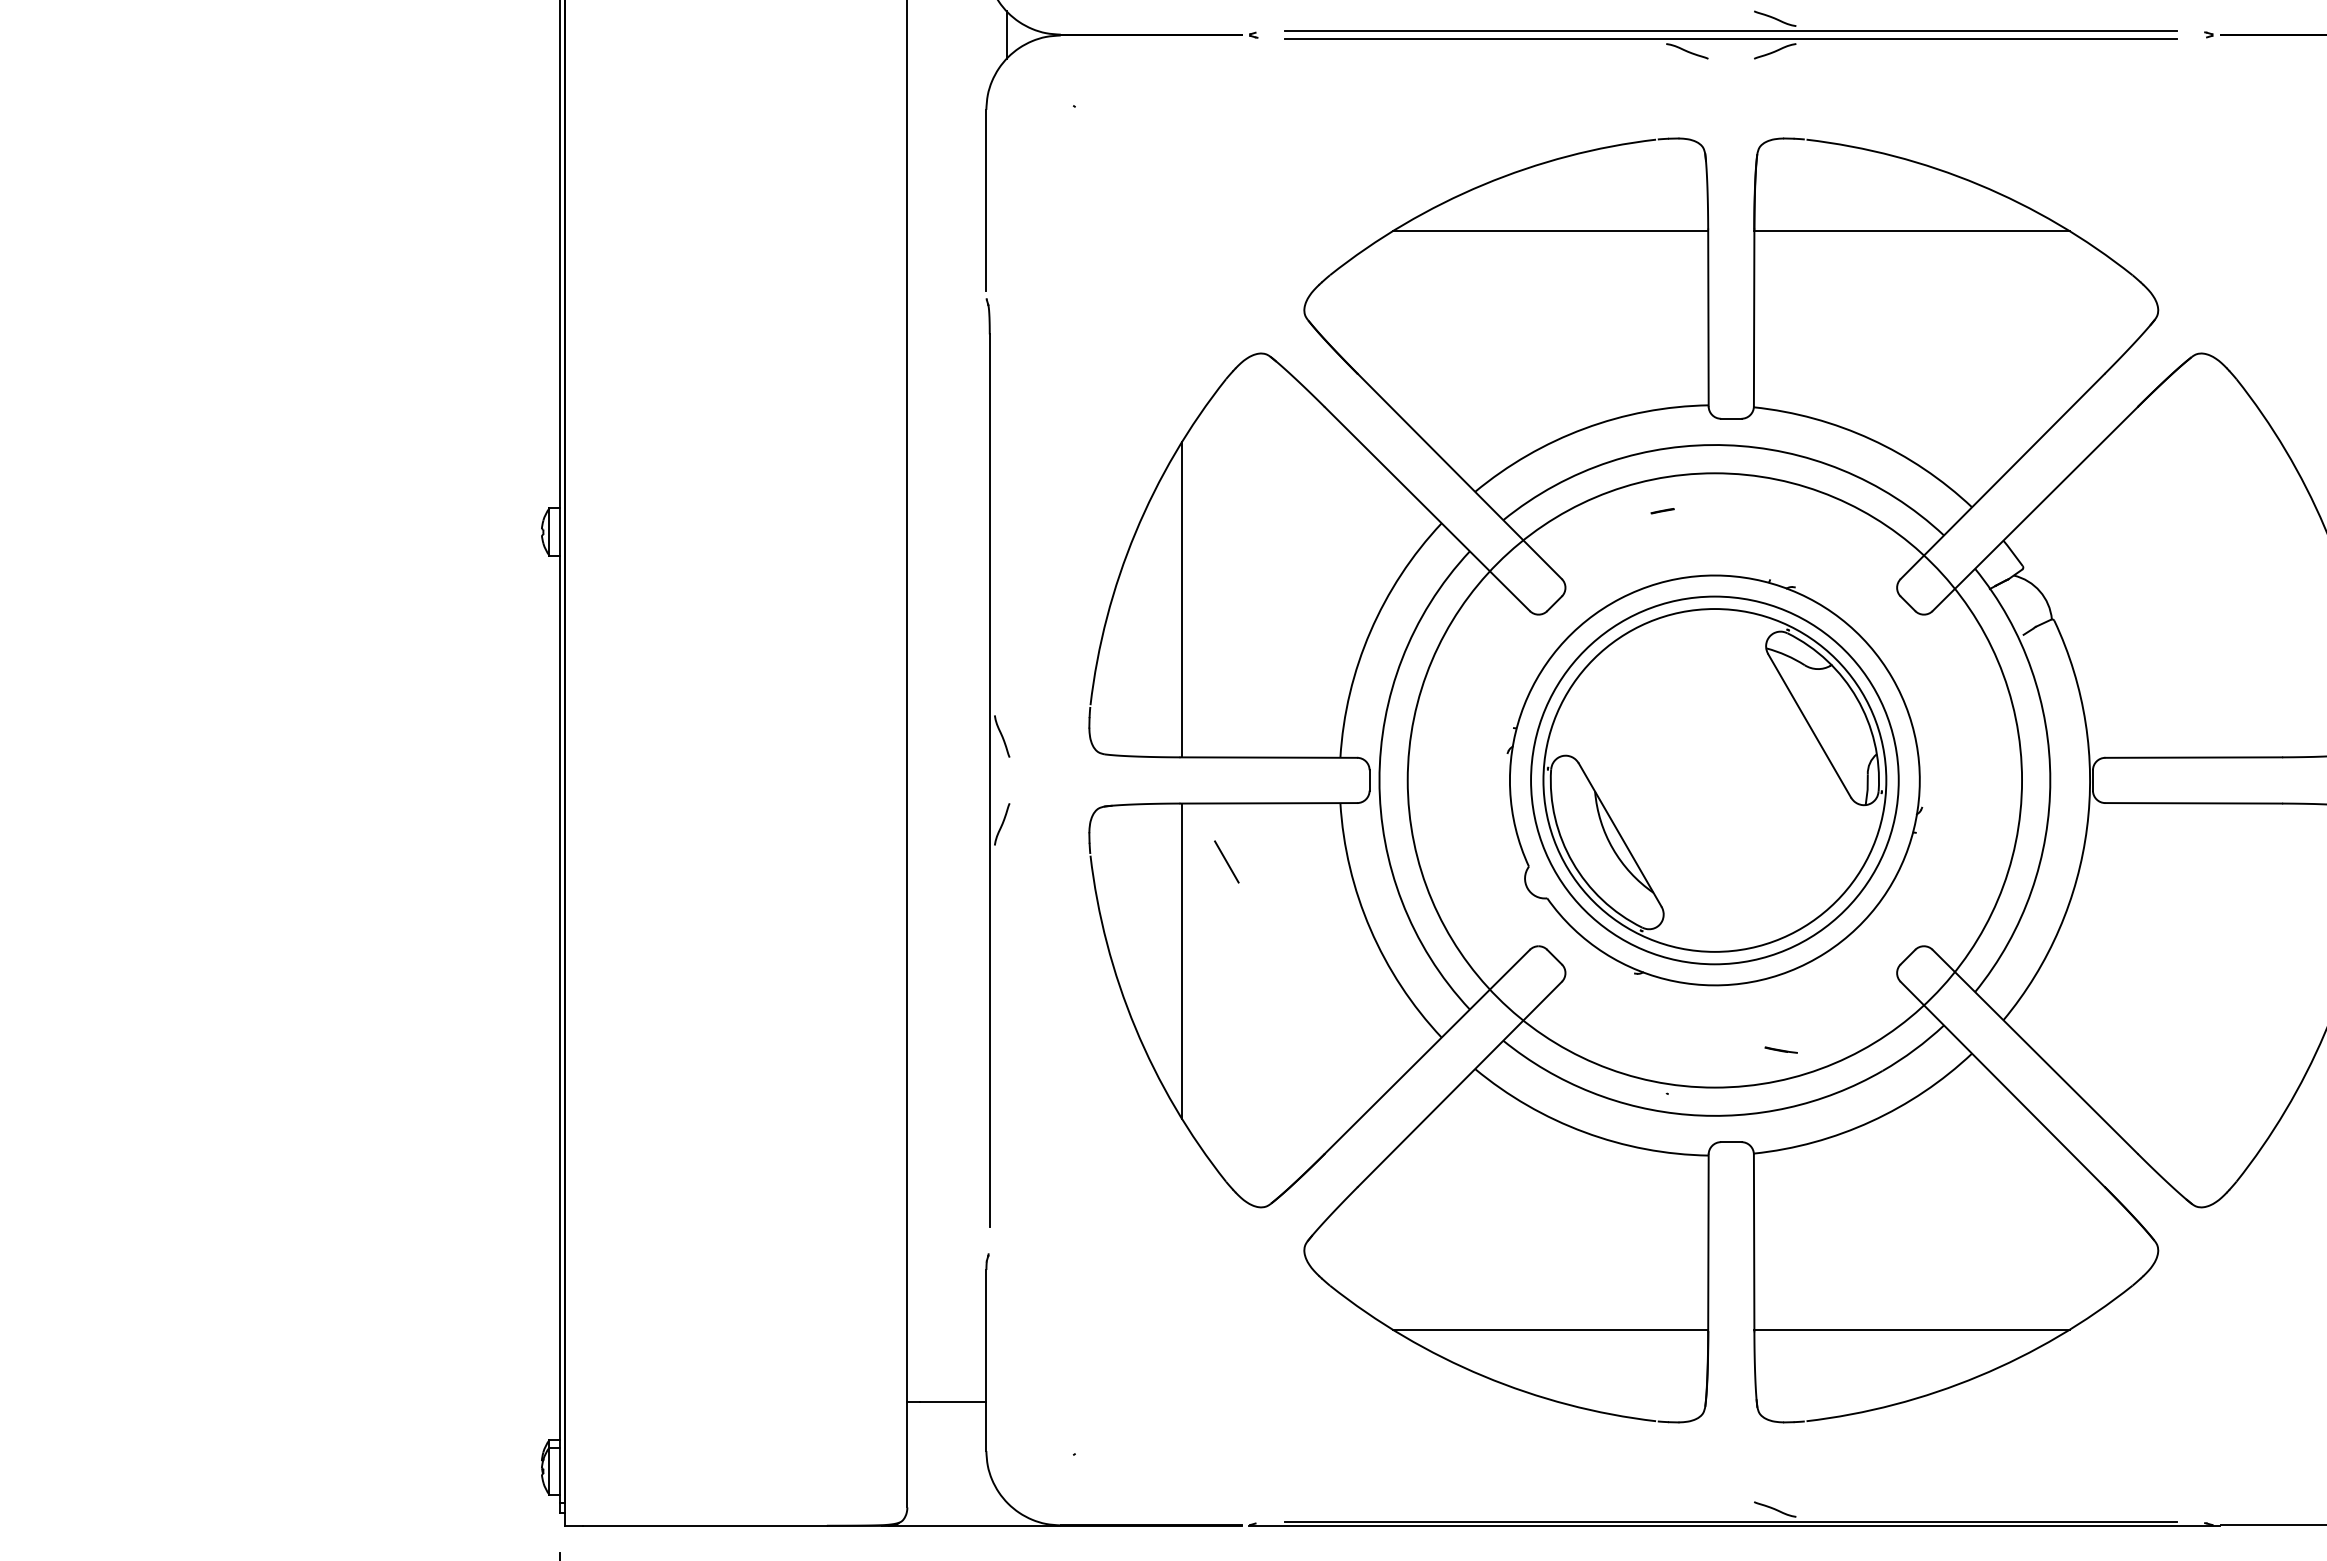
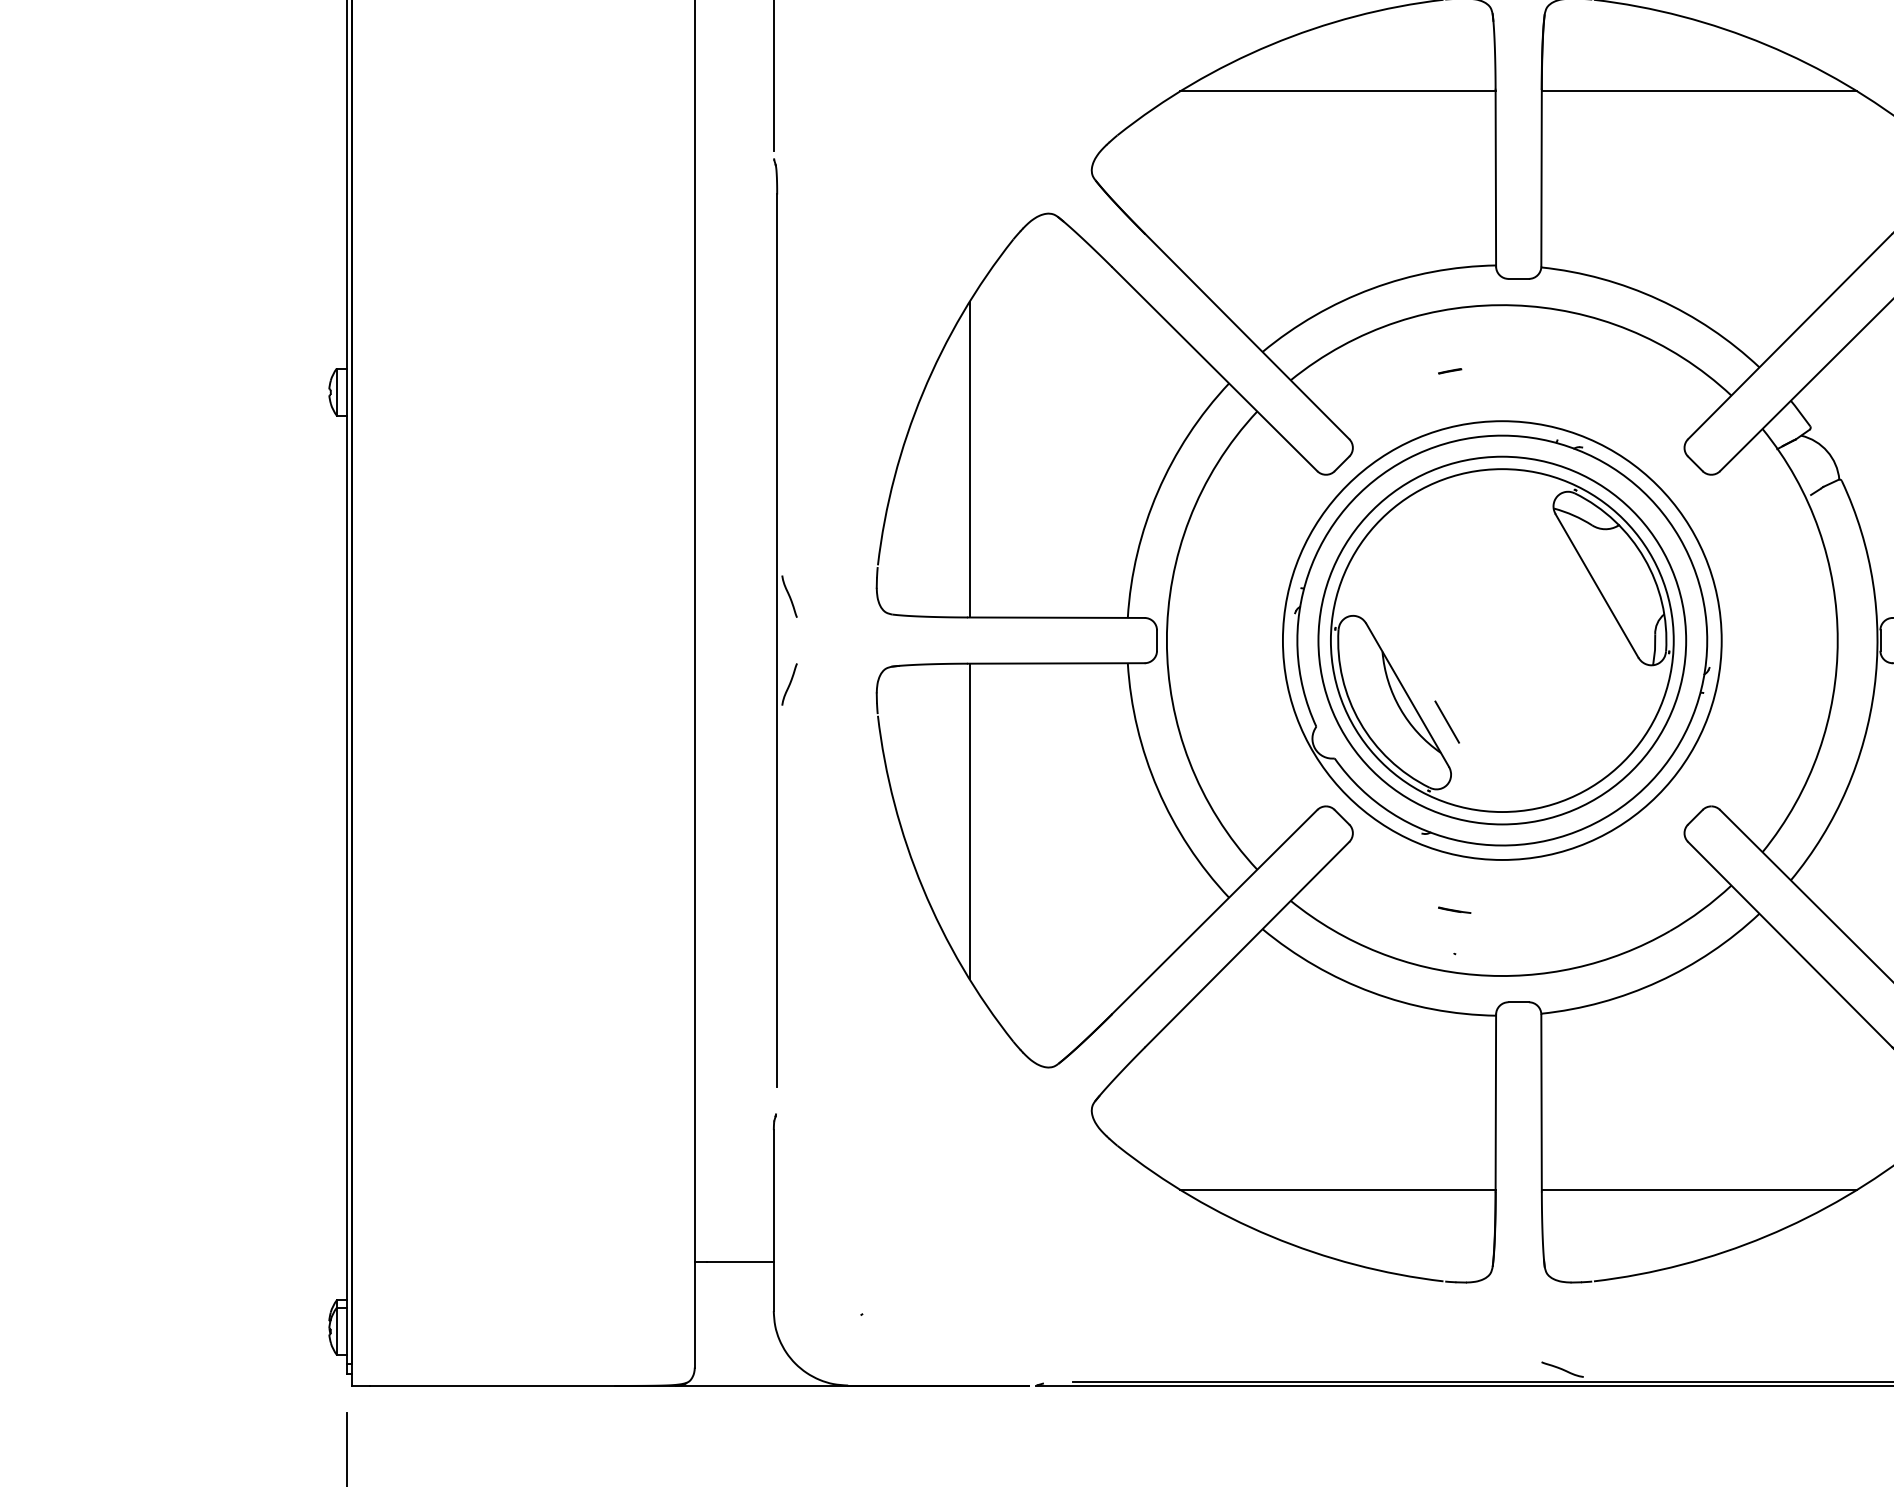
circle: (1714, 780) -> (1501, 640), size x0.71
line: (1226, 861) -> (1446, 721), moved
line: (1780, 1049) -> (1453, 909), moved

